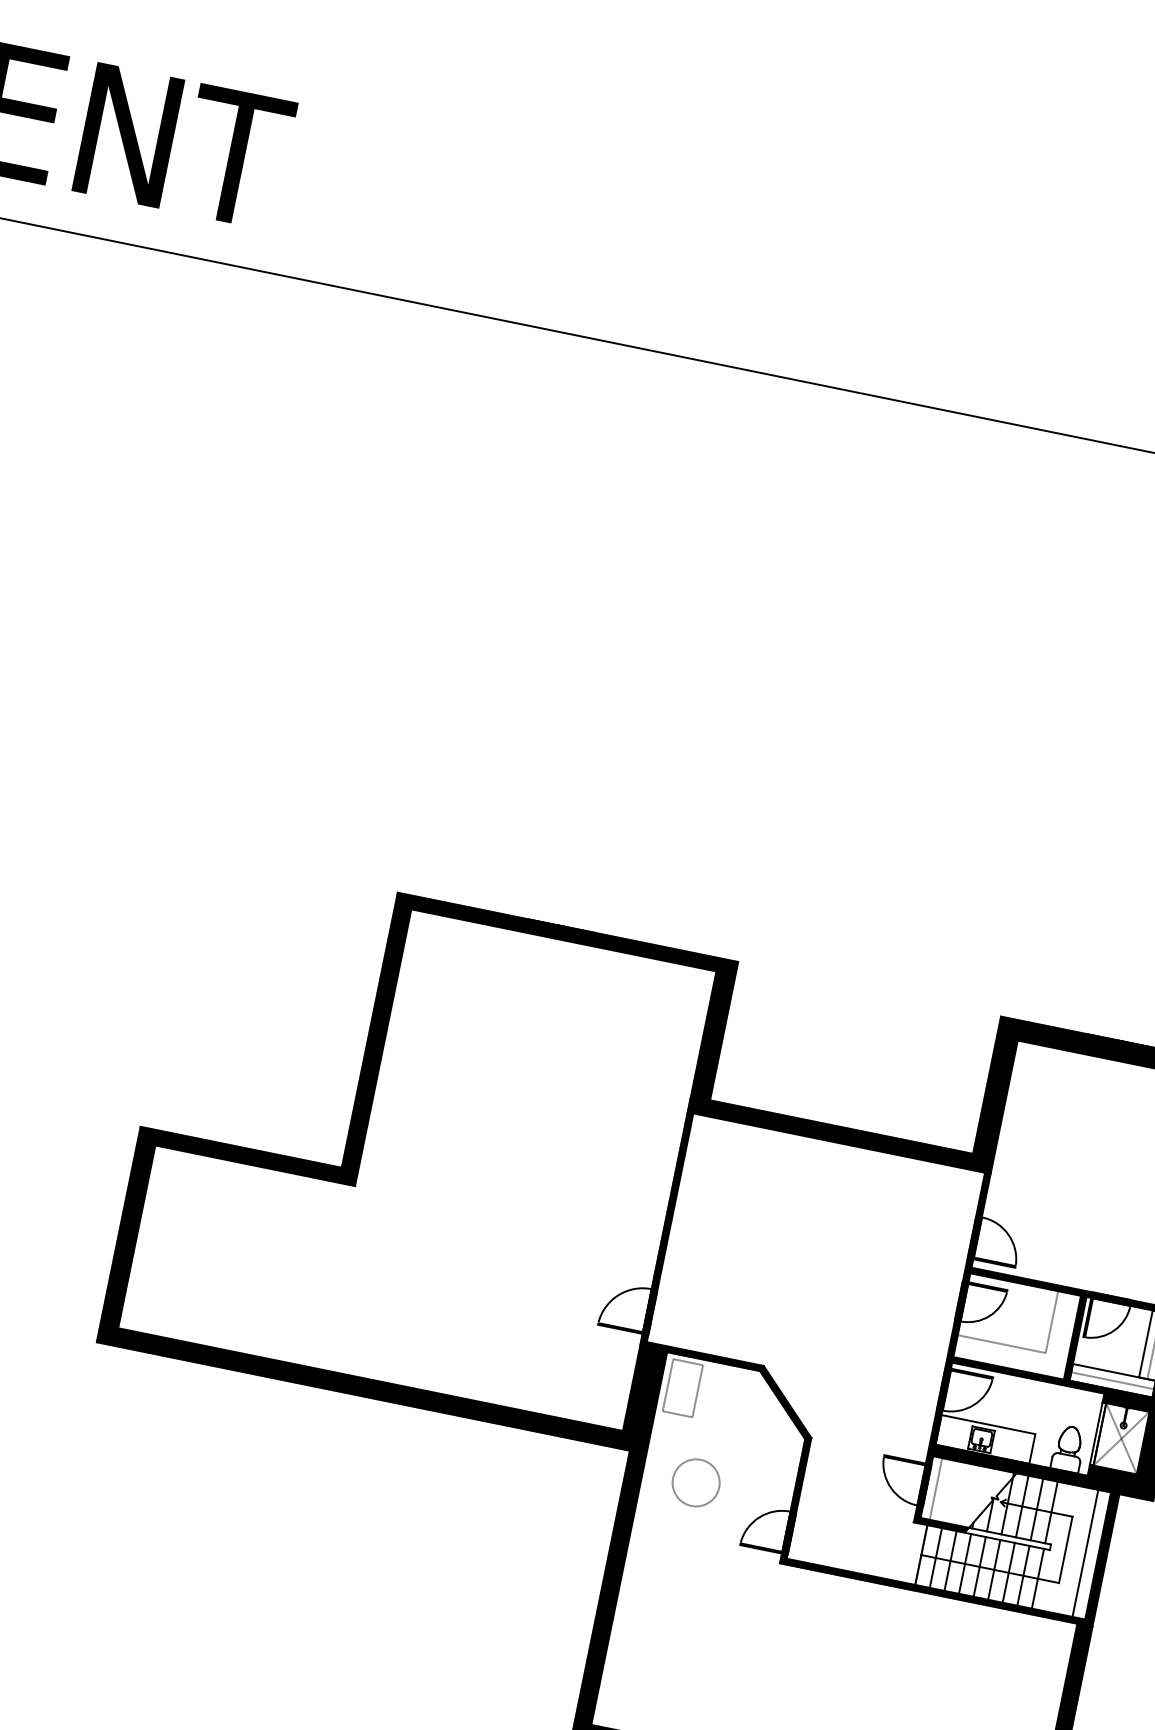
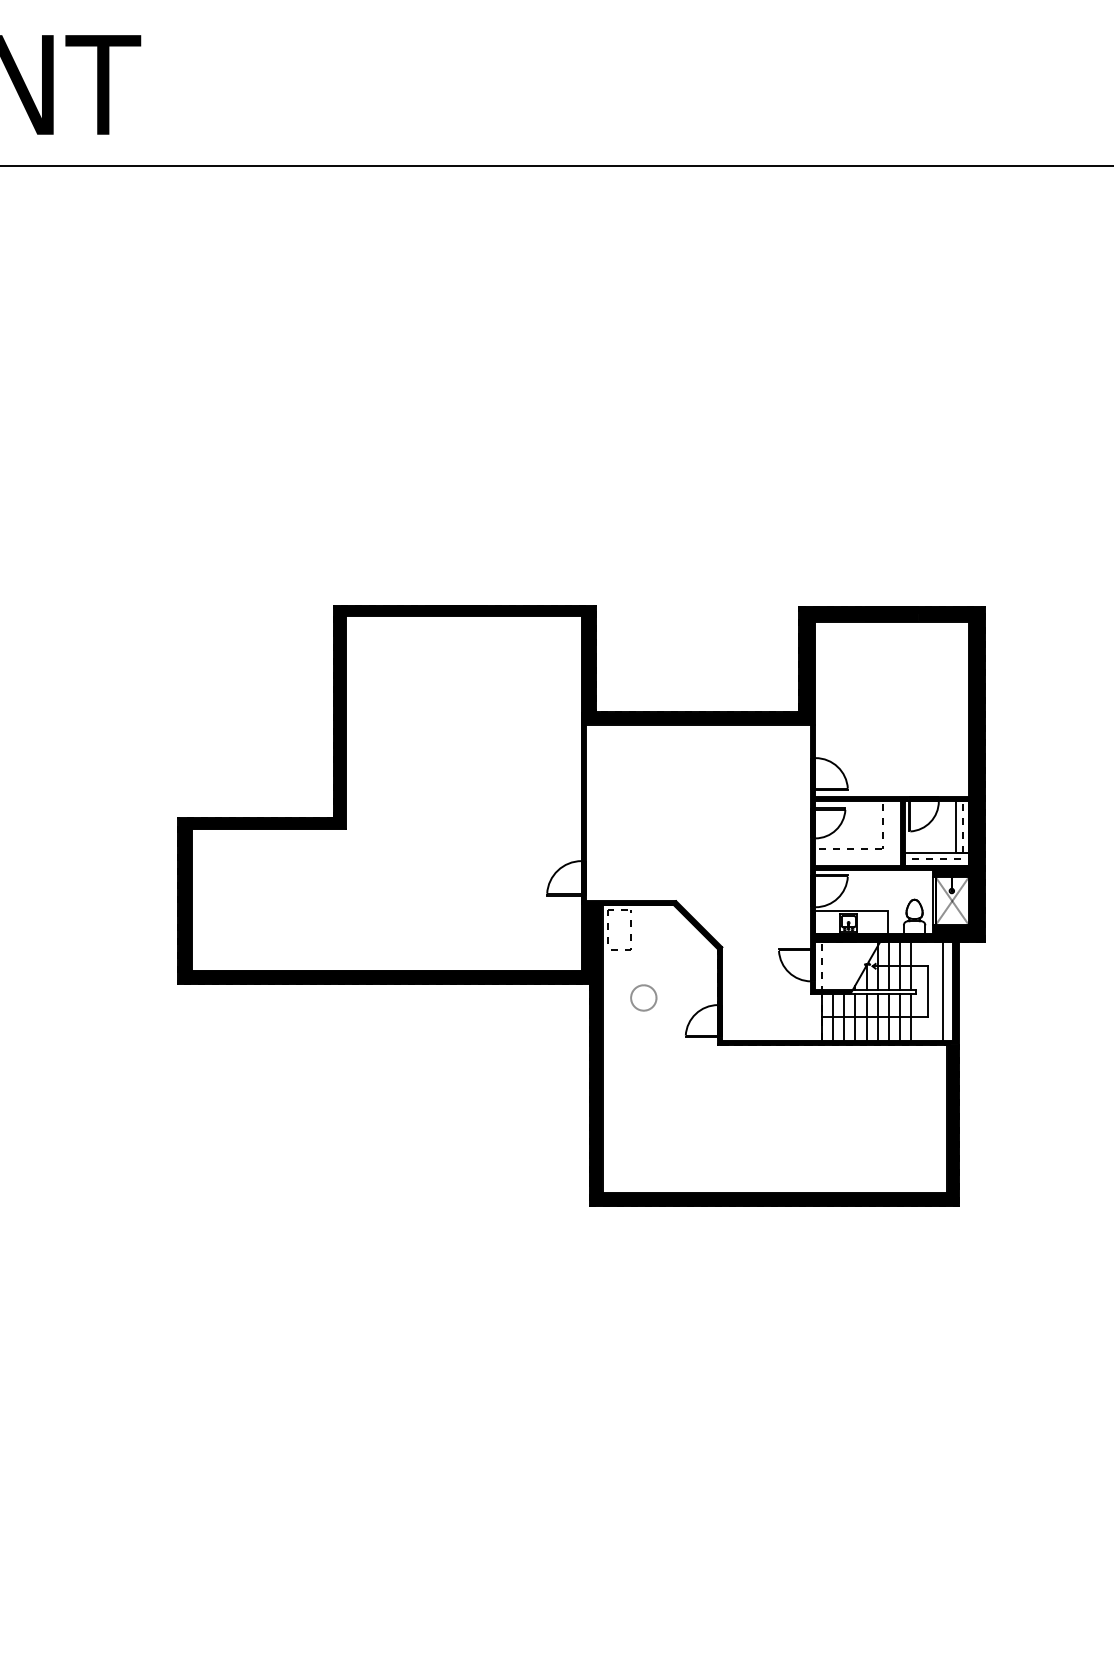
circle: (696, 1482) -> (643, 997), size x0.71

